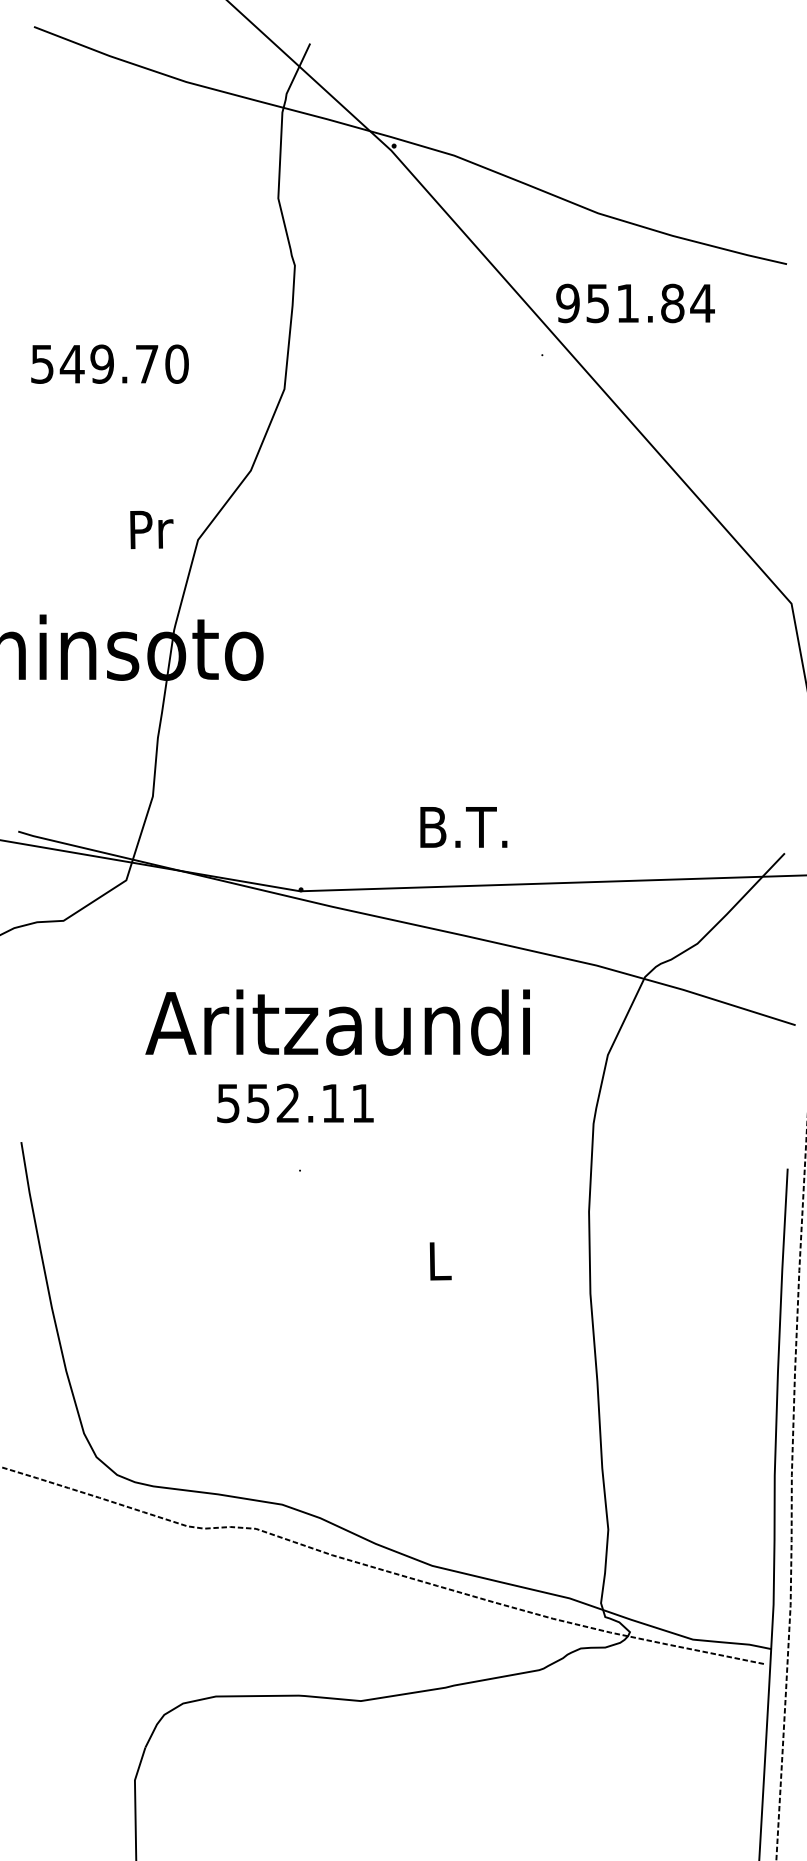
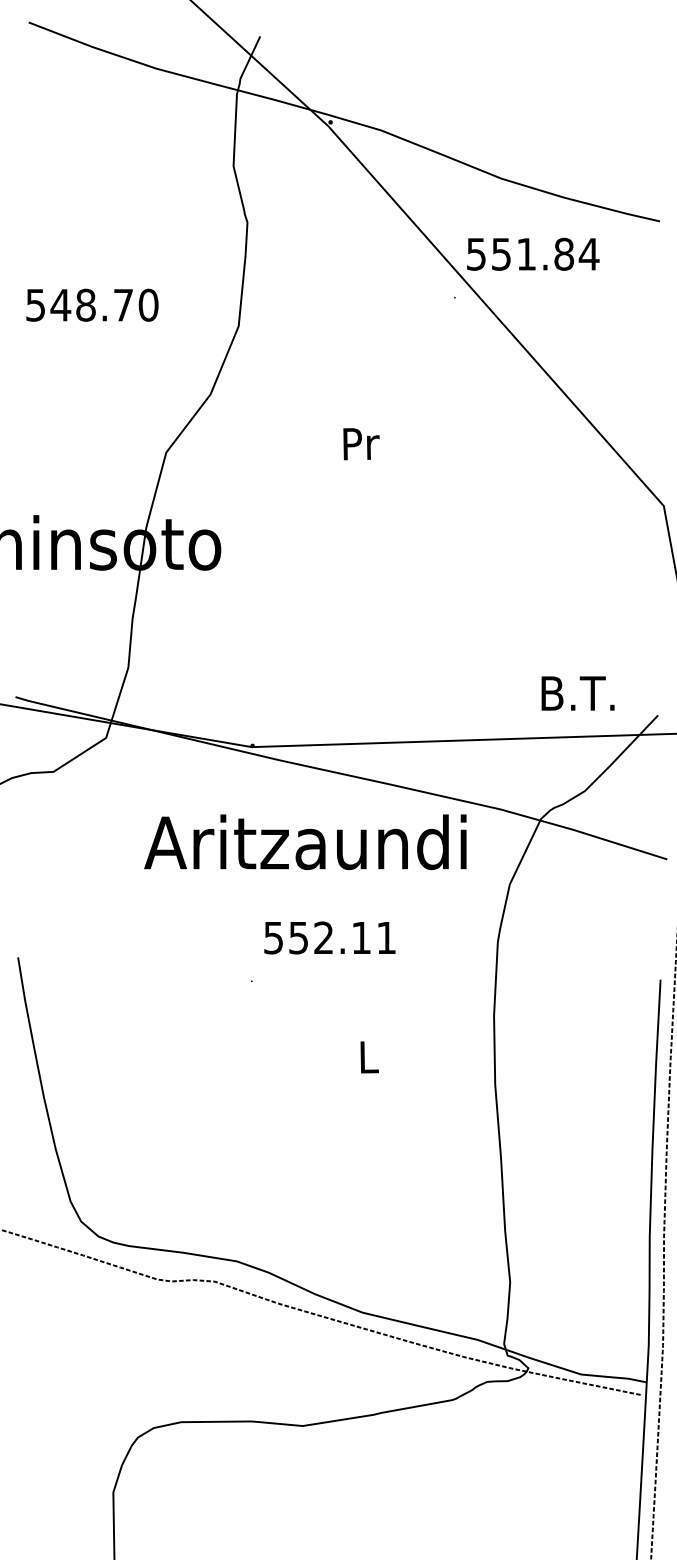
text: (568, 302) -> (476, 253), 951.84 -> 551.84
text: (101, 363) -> (85, 304), 549.70 -> 548.70
text: (151, 530) -> (361, 444), moved
text: (463, 827) -> (577, 693), moved
text: (337, 1022) -> (305, 842), moved
text: (294, 1102) -> (329, 937), moved

